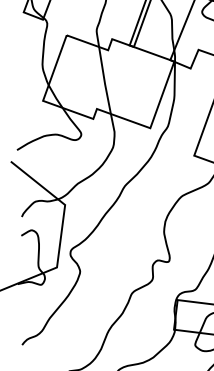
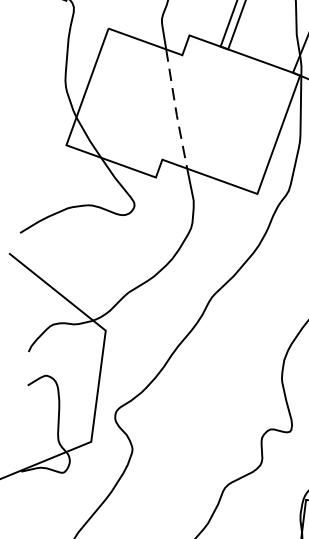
line: (104, 81) -> (175, 110), solid -> dashed

